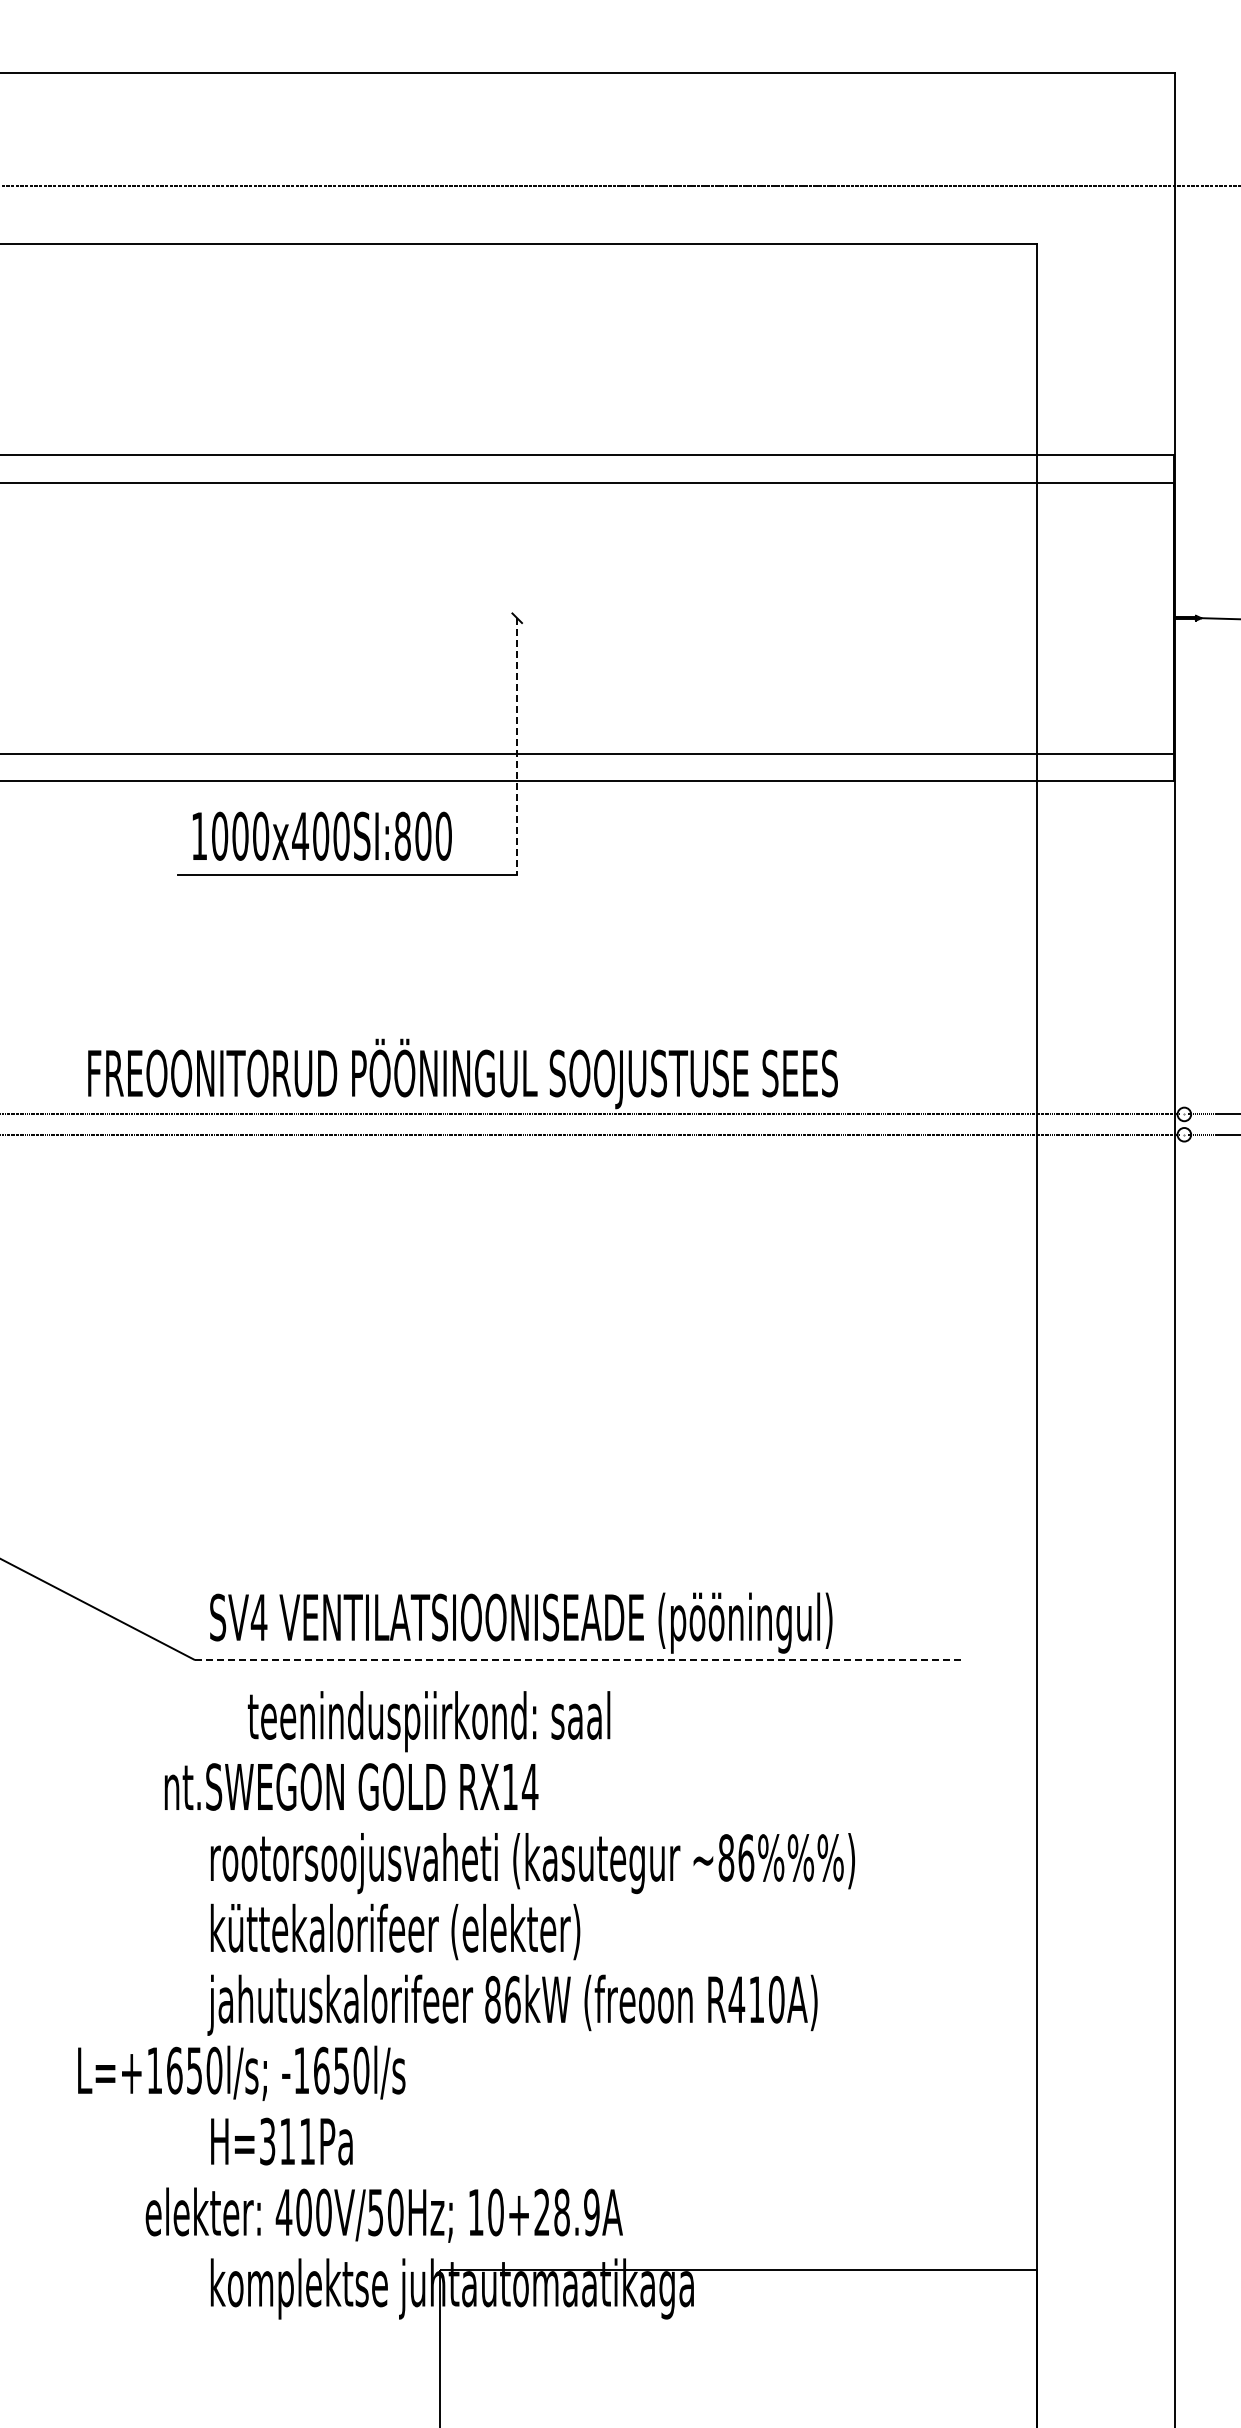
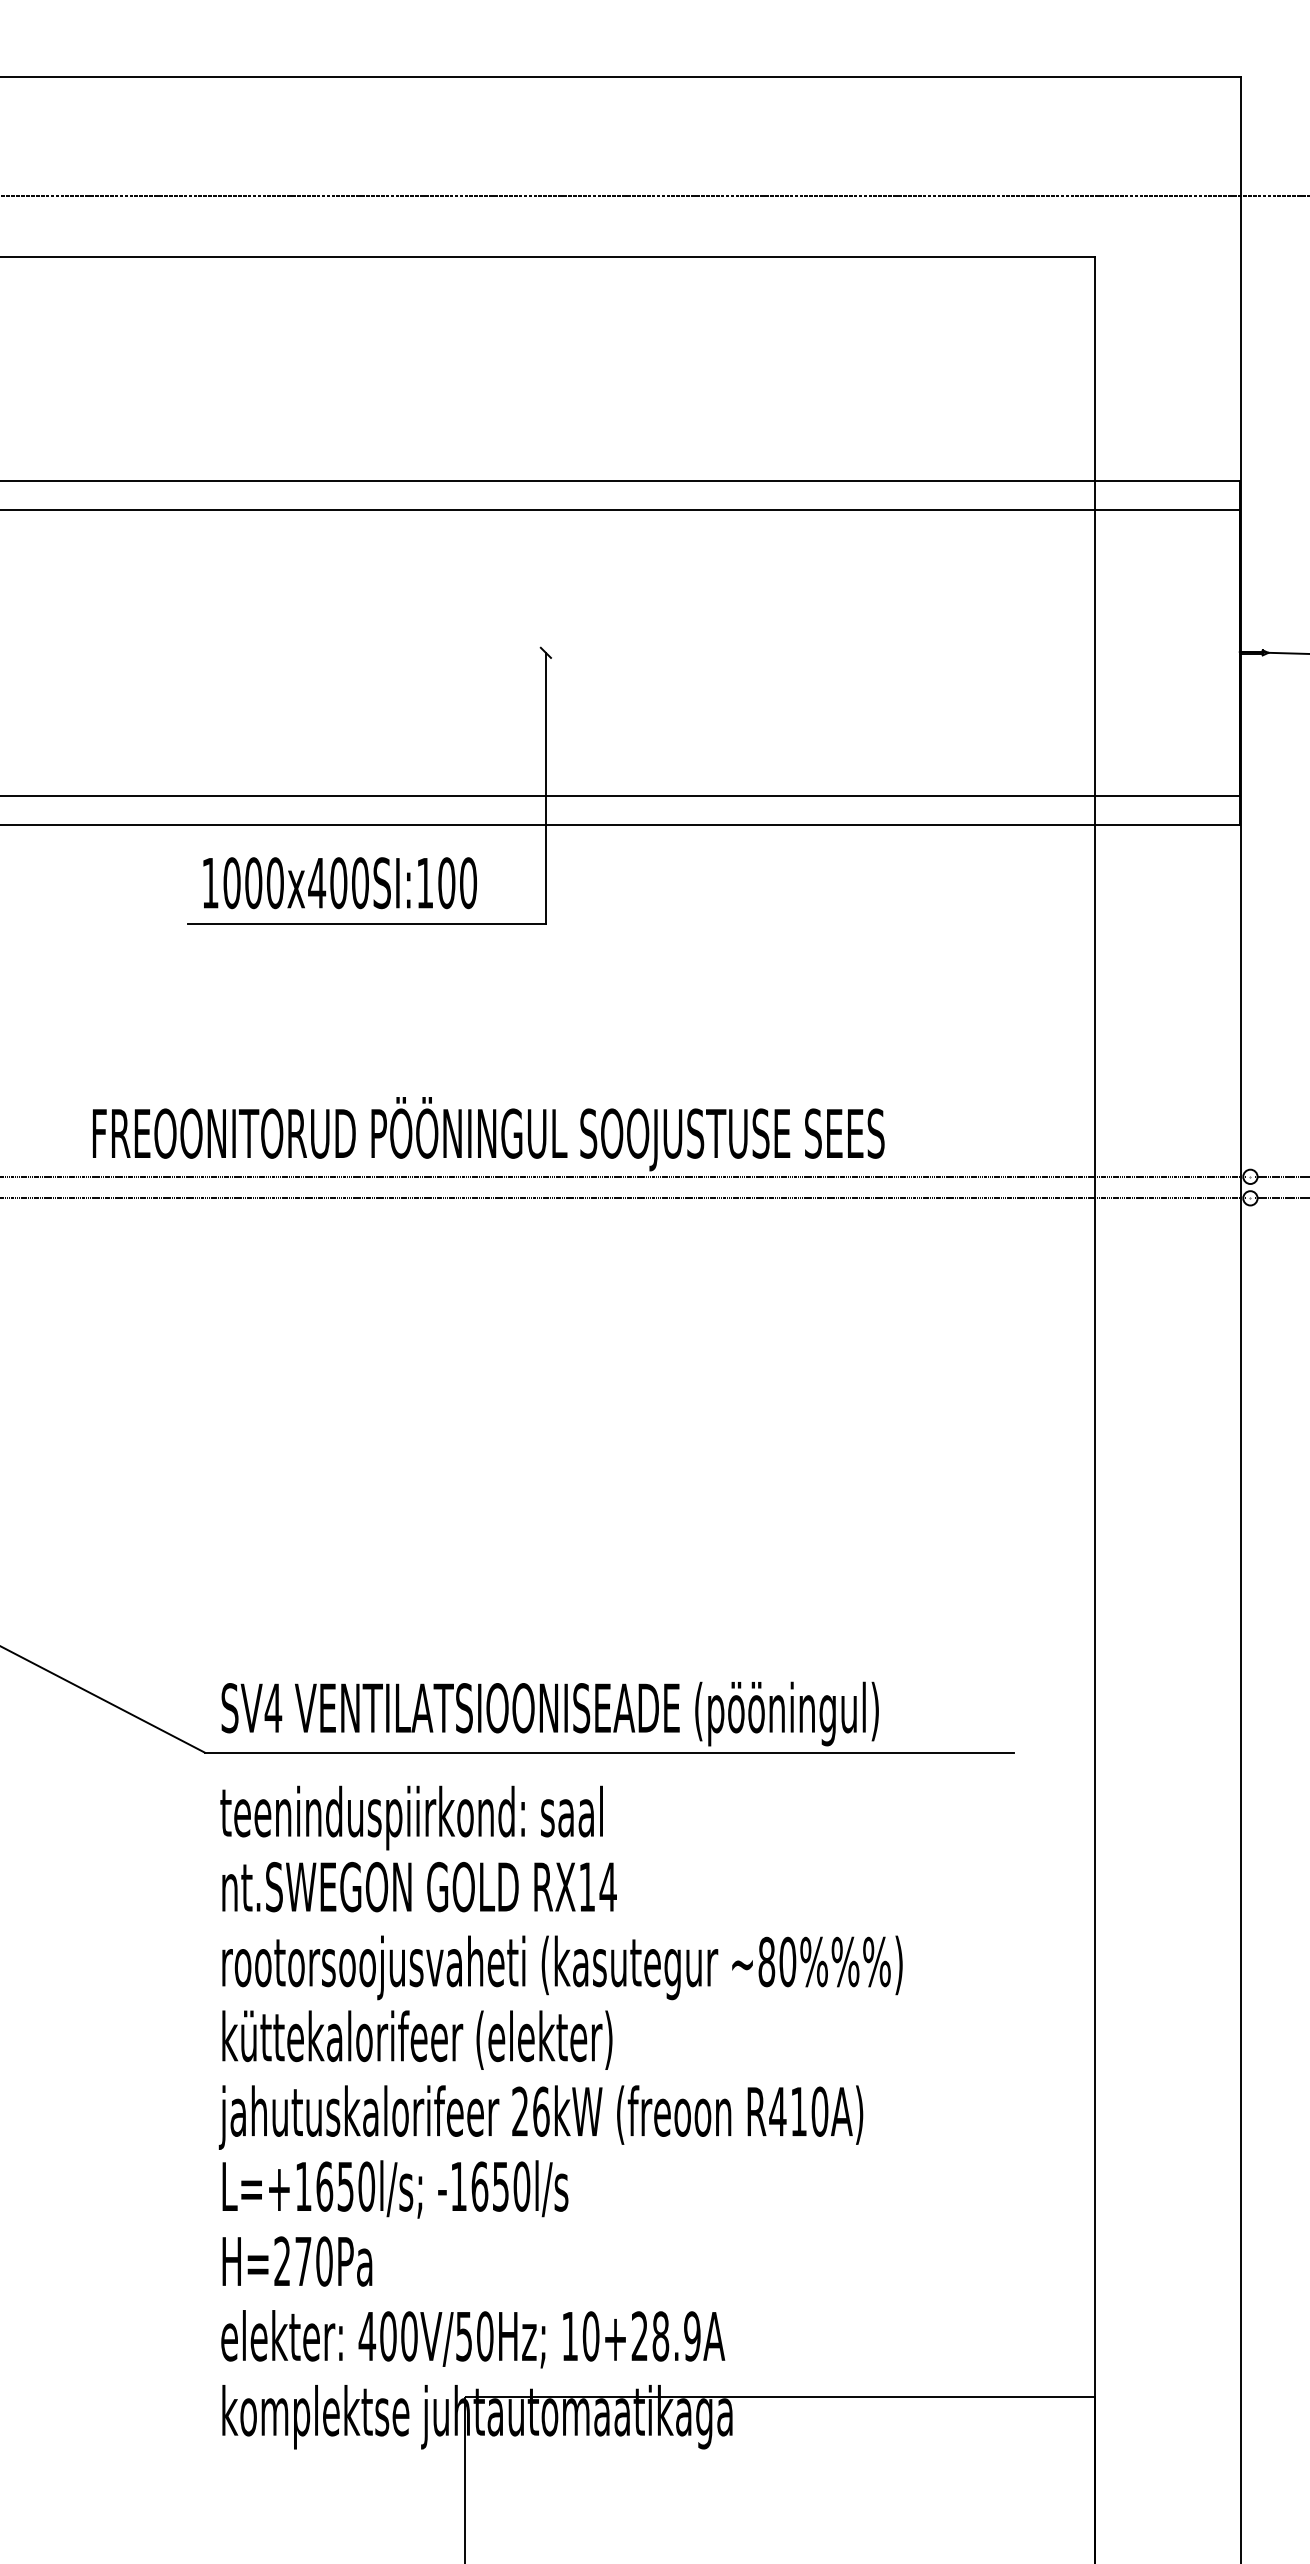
line: (517, 747) -> (546, 789), dashed -> solid
text: (402, 835) -> (424, 882), 1000x400SI:800 -> 1000x400SI:100
line: (576, 1659) -> (608, 1752), dashed -> solid
text: (429, 1721) -> (412, 1817), moved
text: (351, 1786) -> (419, 1886), moved
text: (746, 1857) -> (788, 1961), ~86%%%) -> ~80%%%)
text: (492, 1999) -> (519, 2111), 86kW -> 26kW
text: (241, 2072) -> (395, 2188), moved
text: (287, 2141) -> (303, 2261), H=311Pa -> H=270Pa
text: (383, 2214) -> (472, 2338), moved

